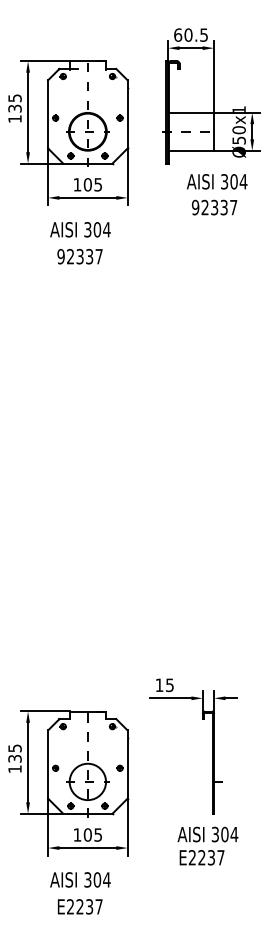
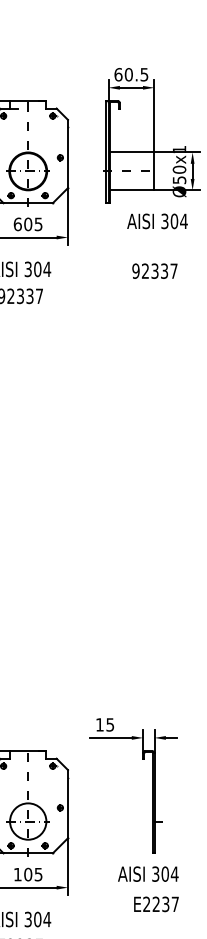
text: (77, 184) -> (17, 224), 105 -> 605
text: (214, 207) -> (154, 271), moved
text: (201, 857) -> (155, 904), moved

